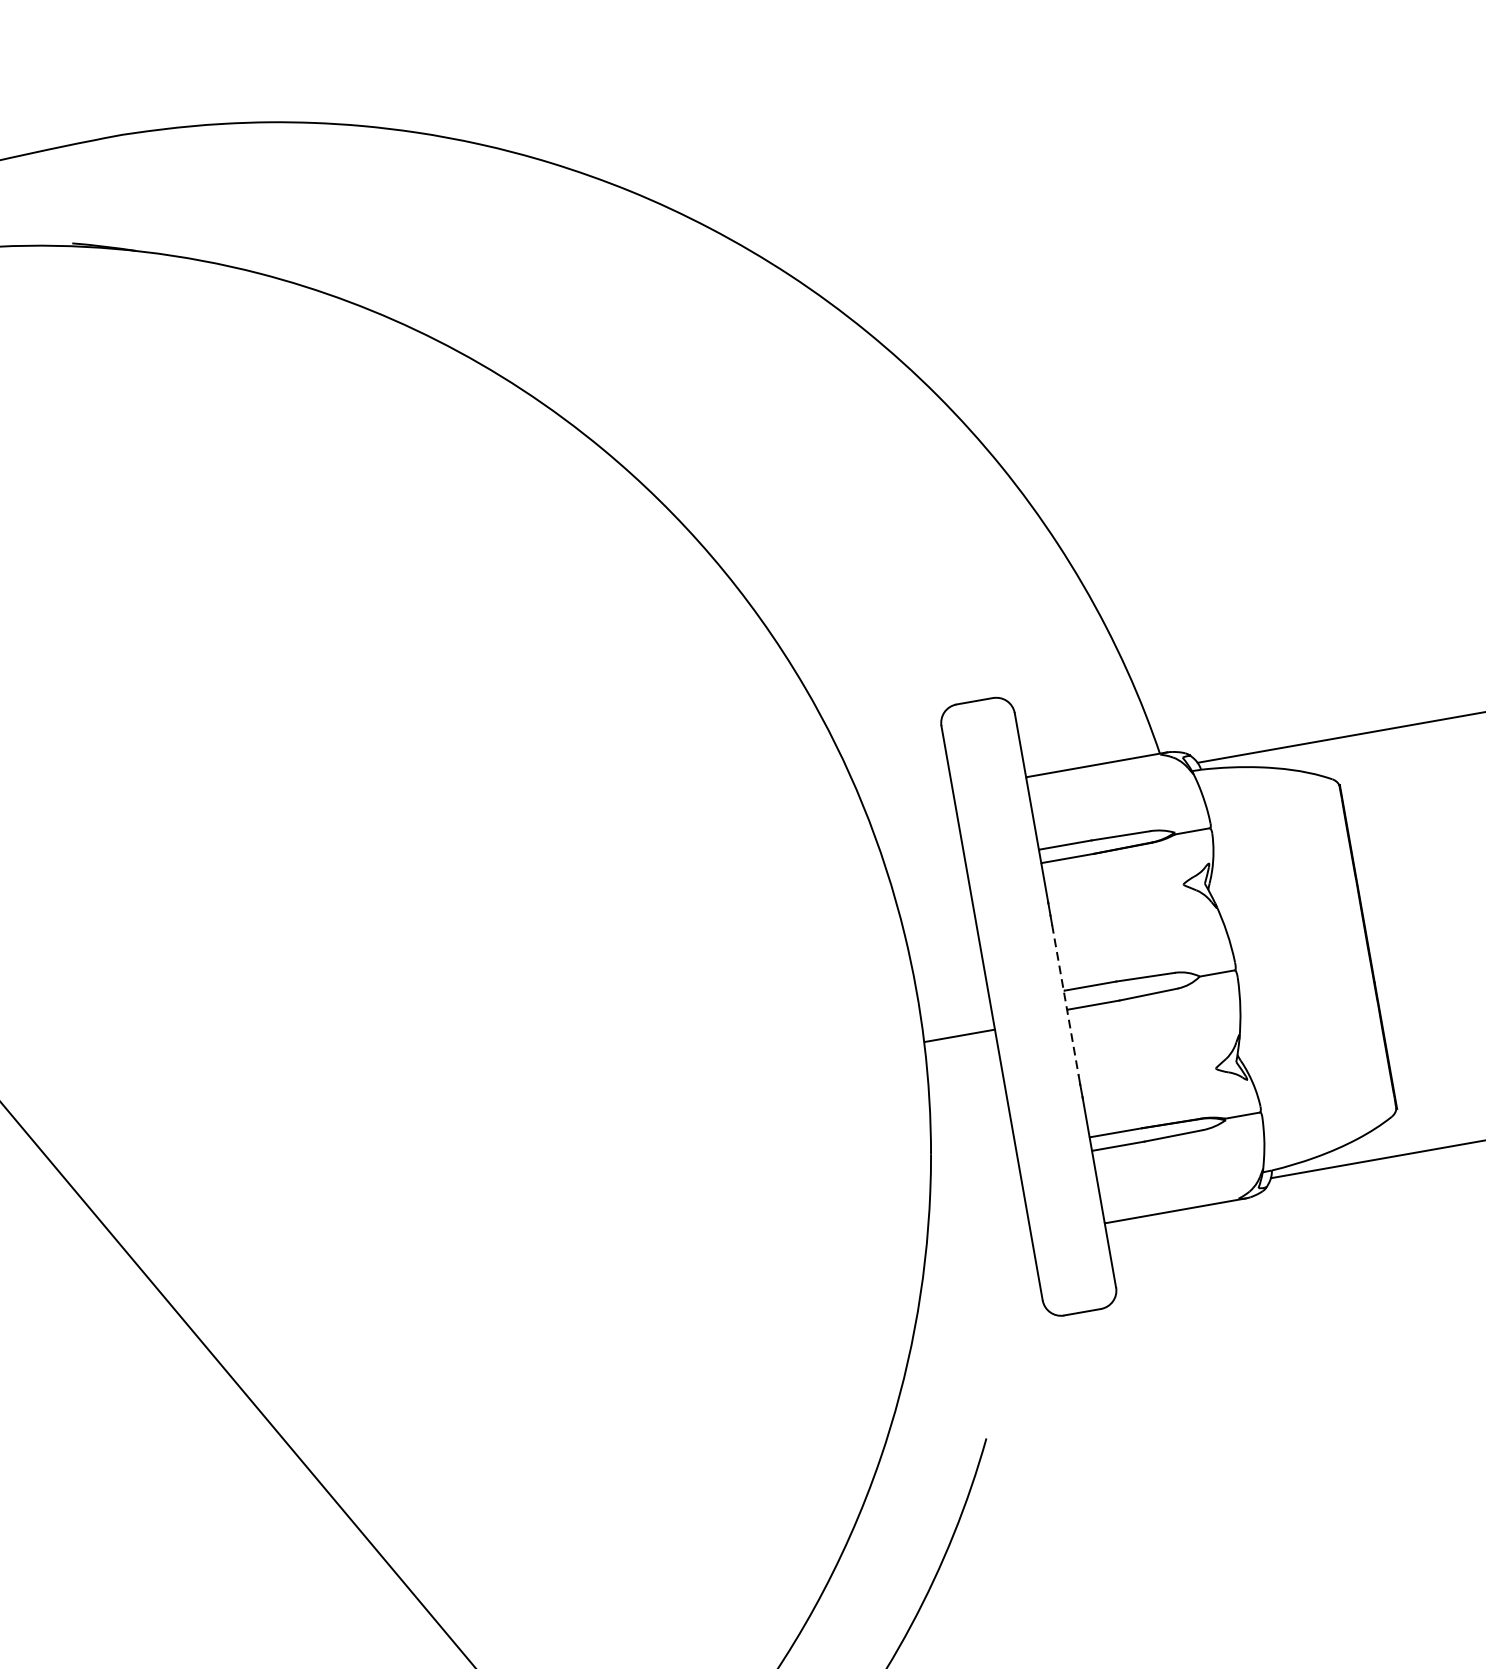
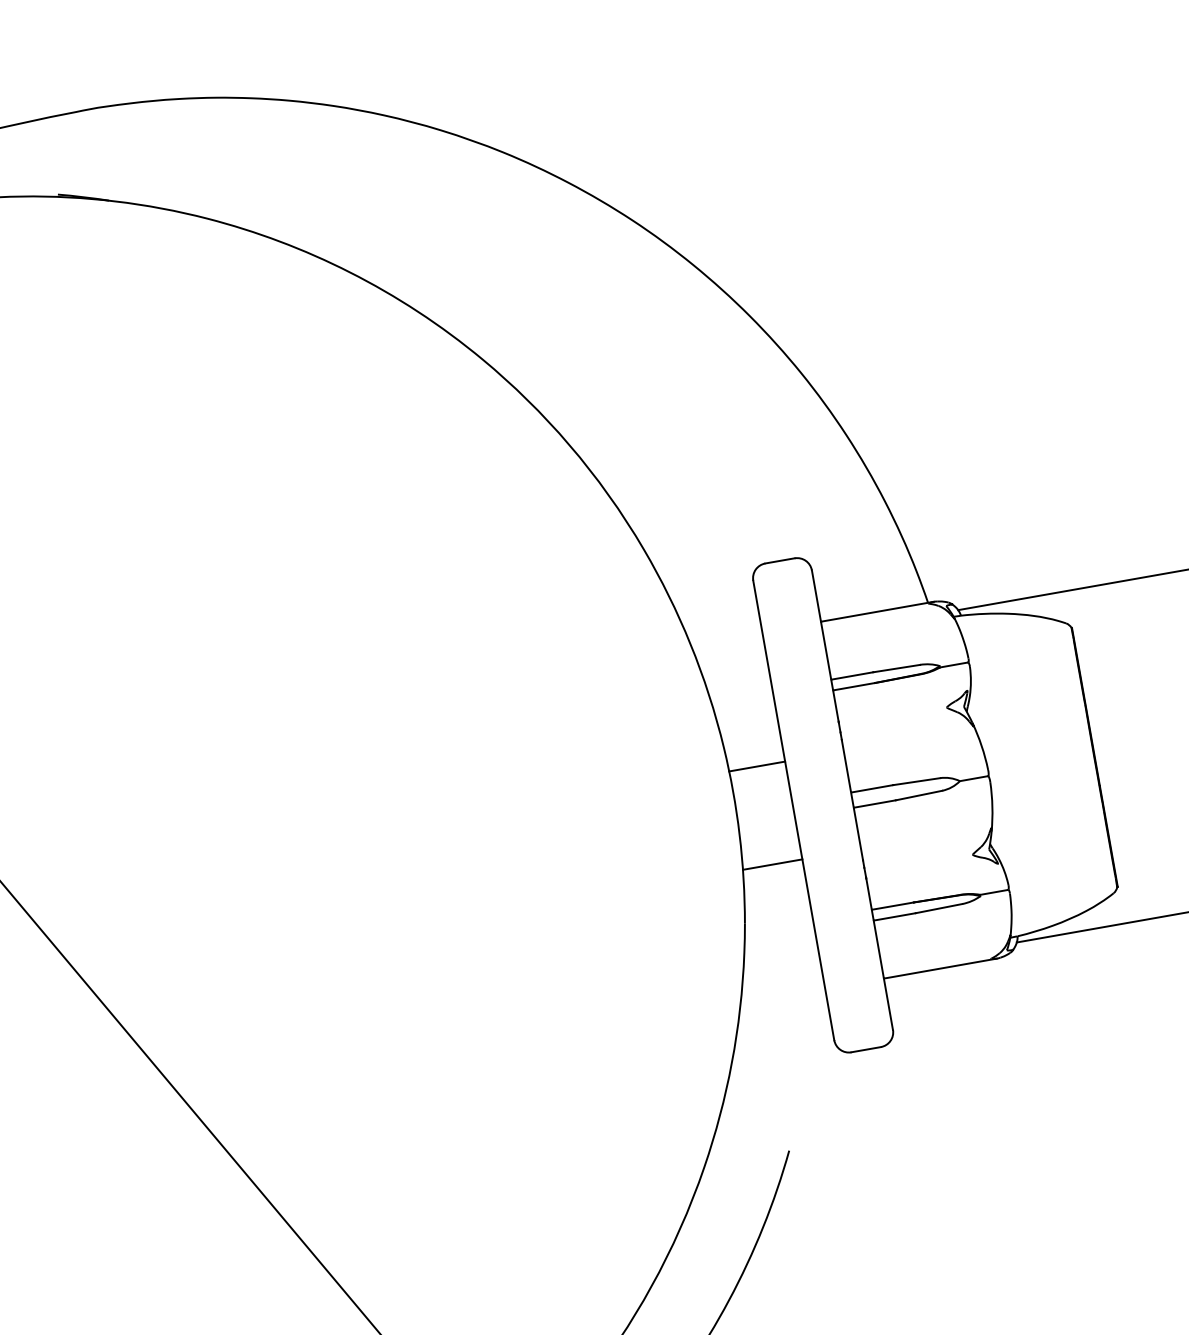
line: (1065, 1000) -> (852, 800), dashed -> solid
line: (960, 1035) -> (757, 766), moved
line: (965, 1080) -> (772, 864), added

